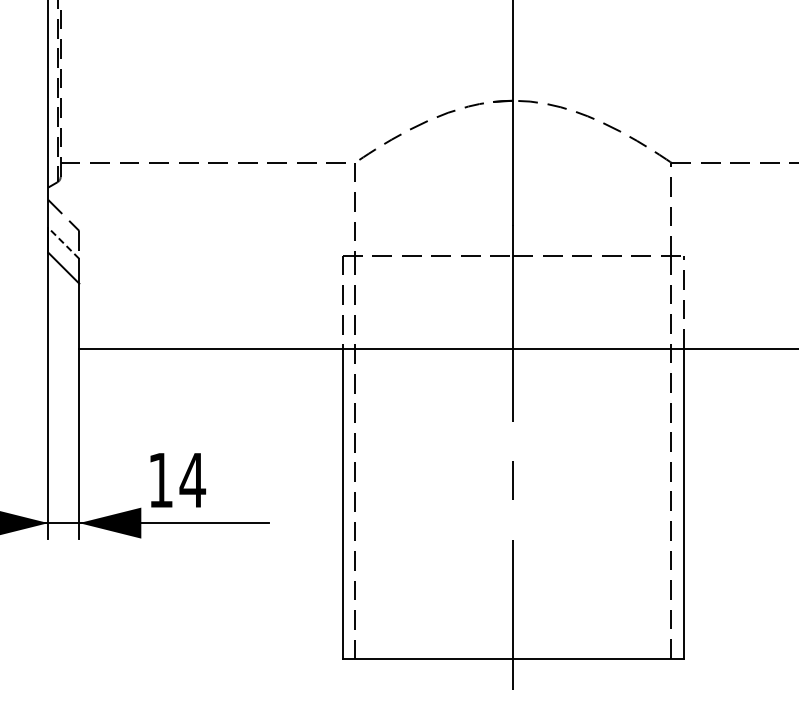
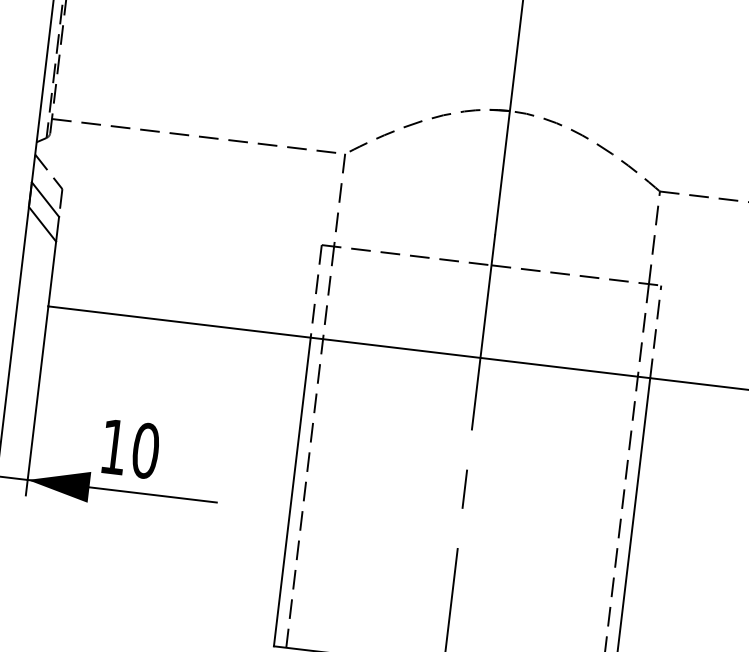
line: (63, 243) -> (45, 199), dashed -> solid
text: (192, 480) -> (145, 450), 14 -> 10

